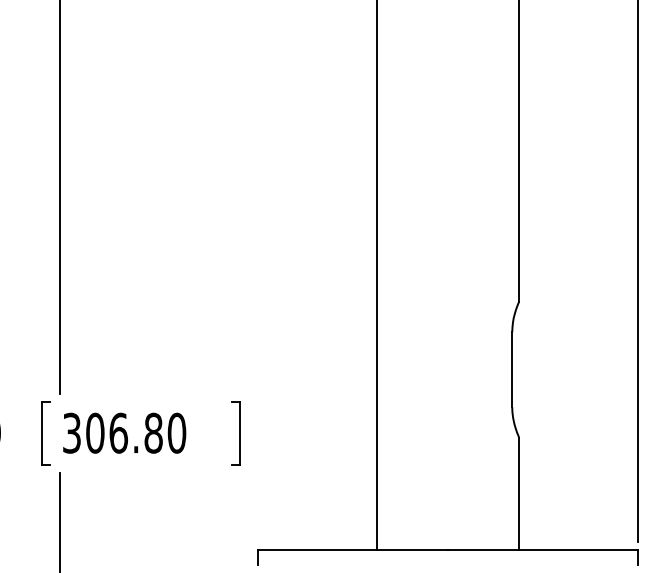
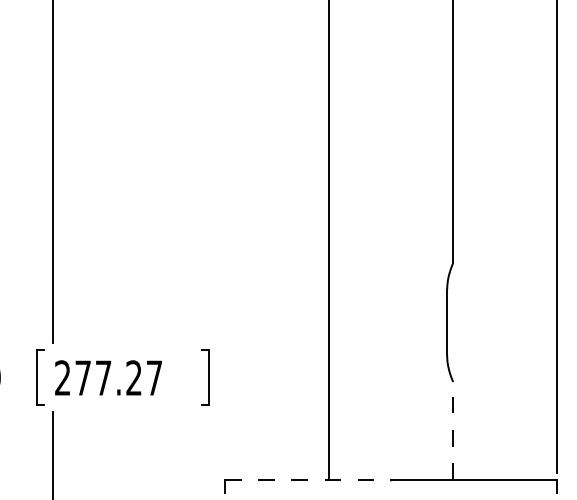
text: (124, 432) -> (108, 377), 306.80 -> 277.27
line: (519, 493) -> (453, 430), solid -> dashed
line: (353, 549) -> (308, 479), solid -> dashed

